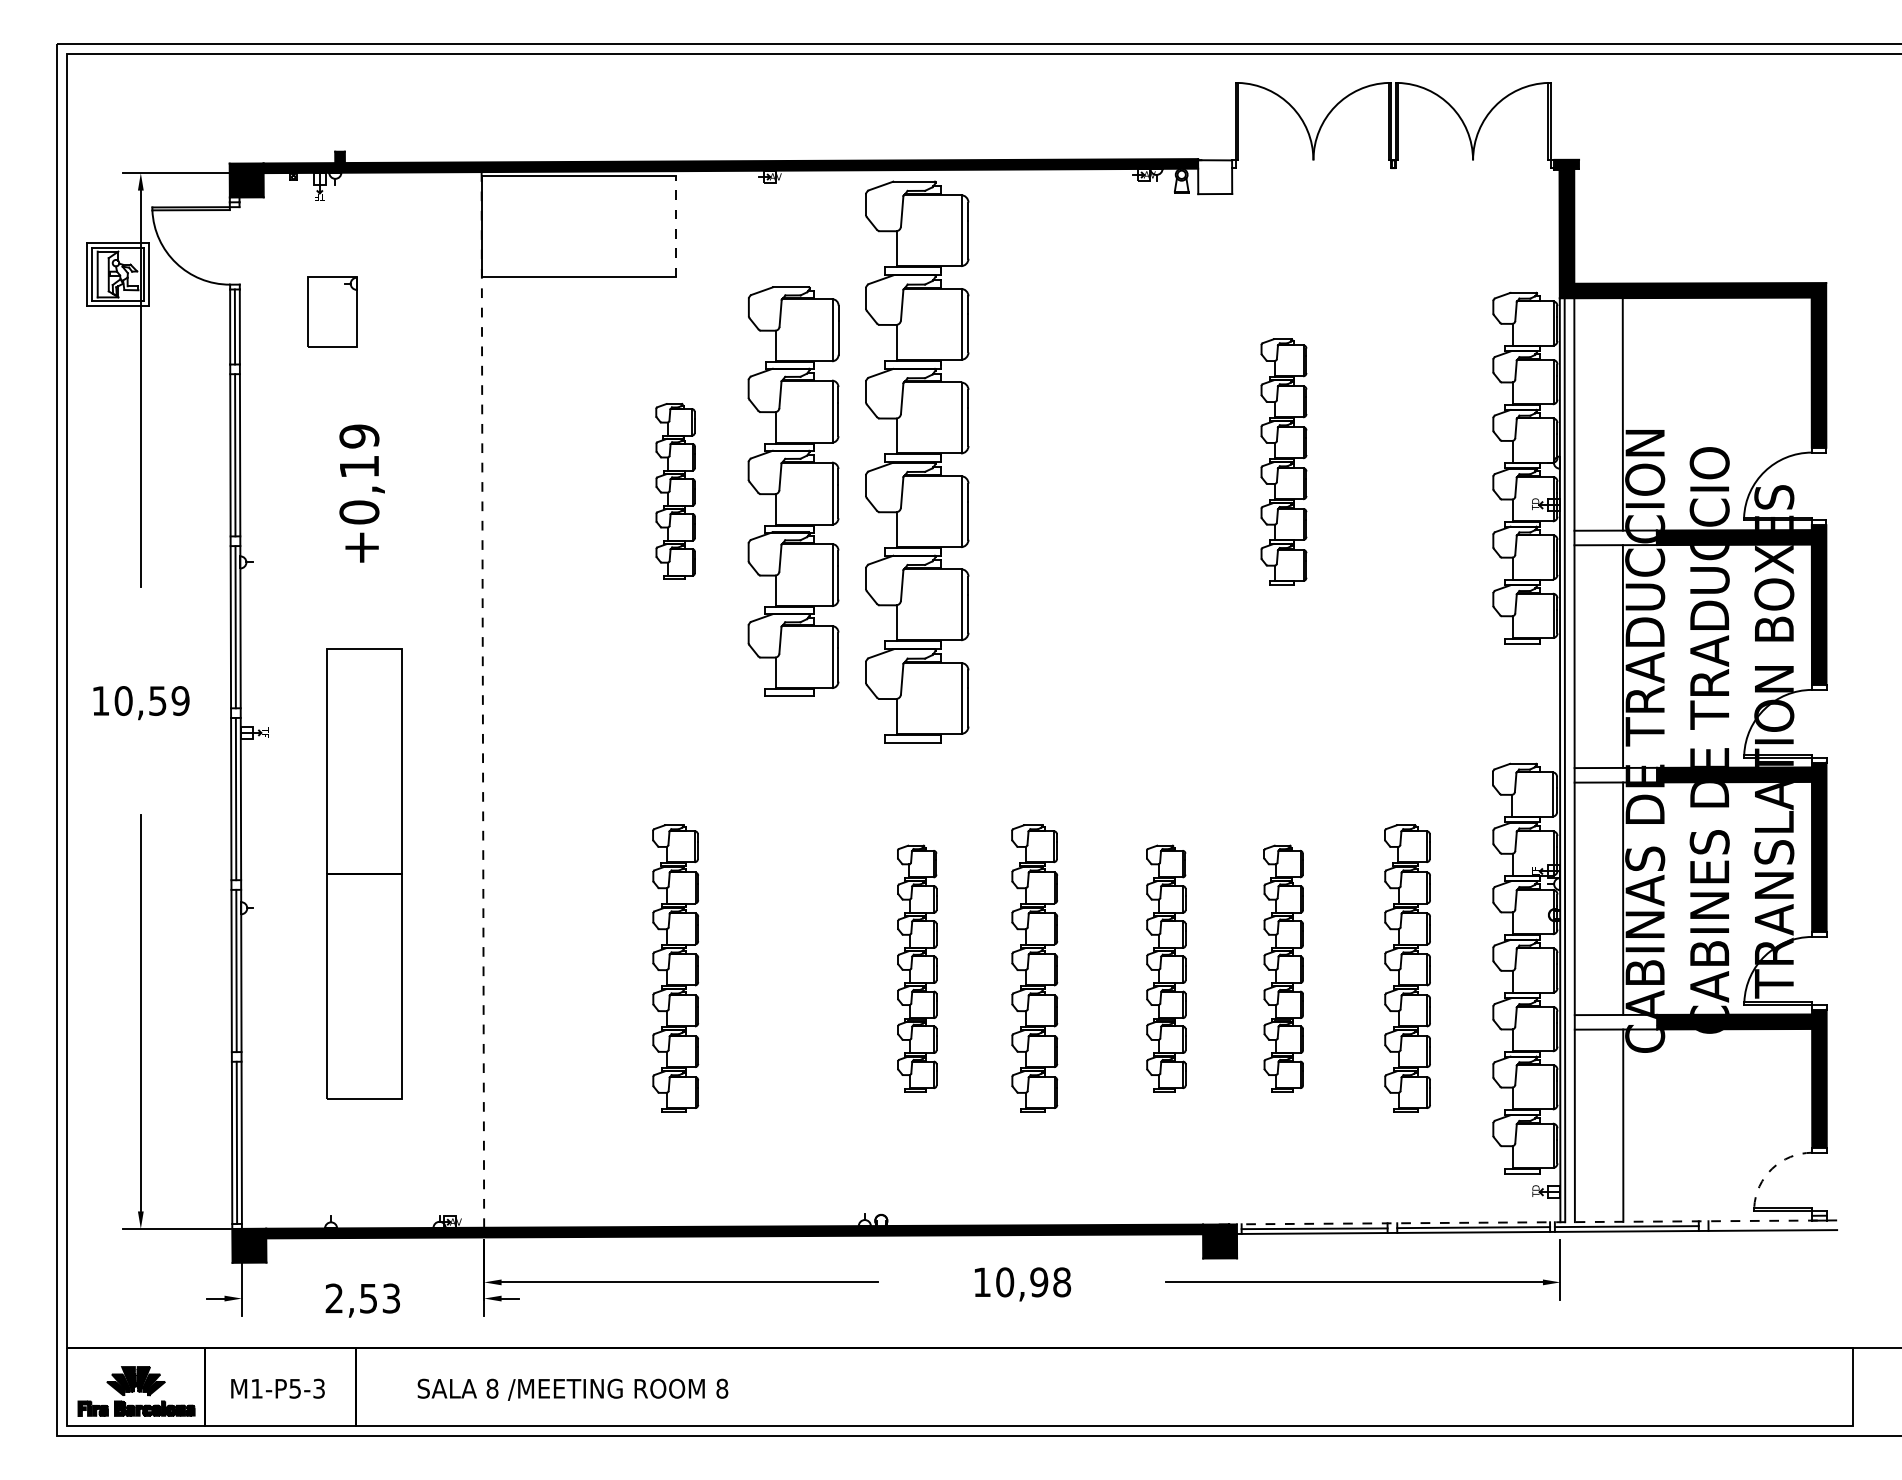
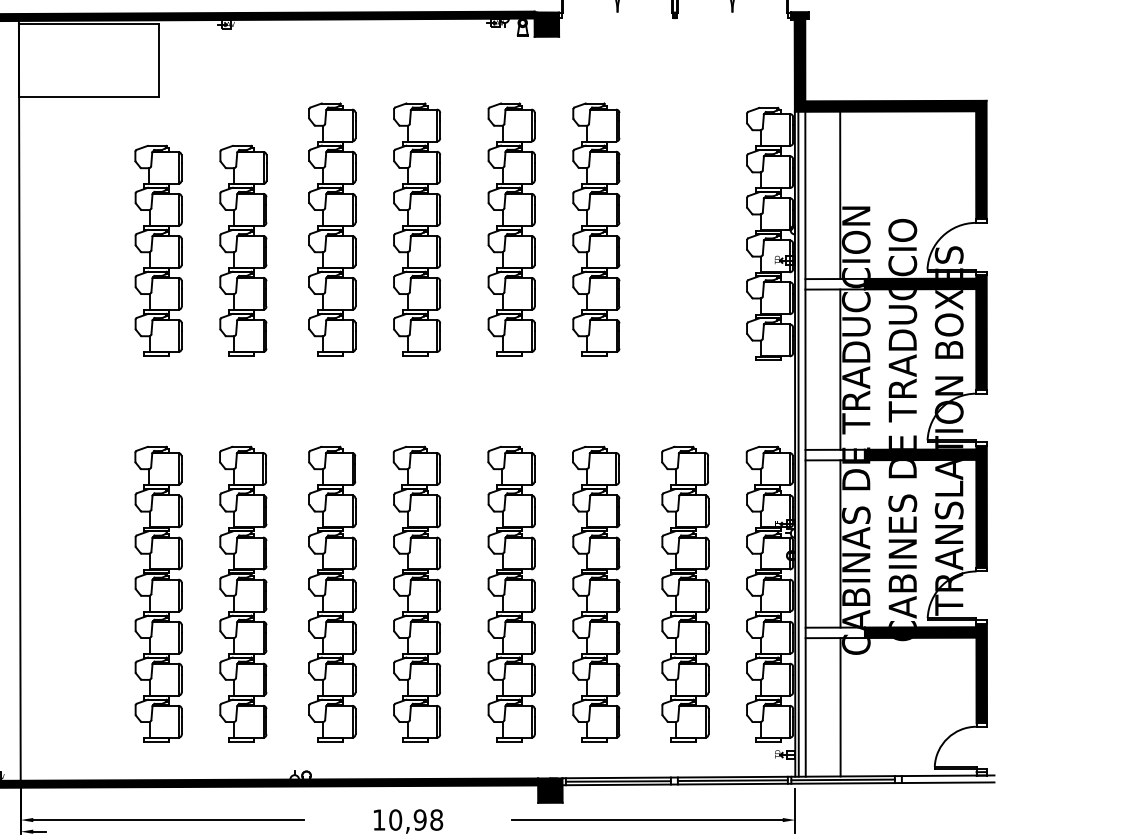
fill: (1215, 177) -> (547, 24), added
line: (676, 226) -> (159, 60), dashed -> solid
part: (917, 461) -> (332, 229), size x0.62
part: (1034, 461) -> (416, 229), added
part: (1166, 461) -> (511, 229), added
part: (1283, 461) -> (596, 229), size x1.43
part: (675, 491) -> (158, 250), size x1.67
part: (793, 491) -> (243, 250), size x0.71
line: (482, 699) -> (19, 400), dashed -> solid
part: (675, 968) -> (158, 594), size x1.43
part: (793, 968) -> (243, 594), added
part: (917, 968) -> (332, 594), size x1.67
part: (1034, 968) -> (416, 594), size x1.43
part: (1166, 968) -> (511, 594), size x1.67
part: (1283, 968) -> (596, 594), size x1.67
part: (1407, 968) -> (685, 594), size x1.43
arc: (1772, 1168) -> (947, 738), dashed -> solid
line: (1536, 1222) -> (778, 776), dashed -> solid

